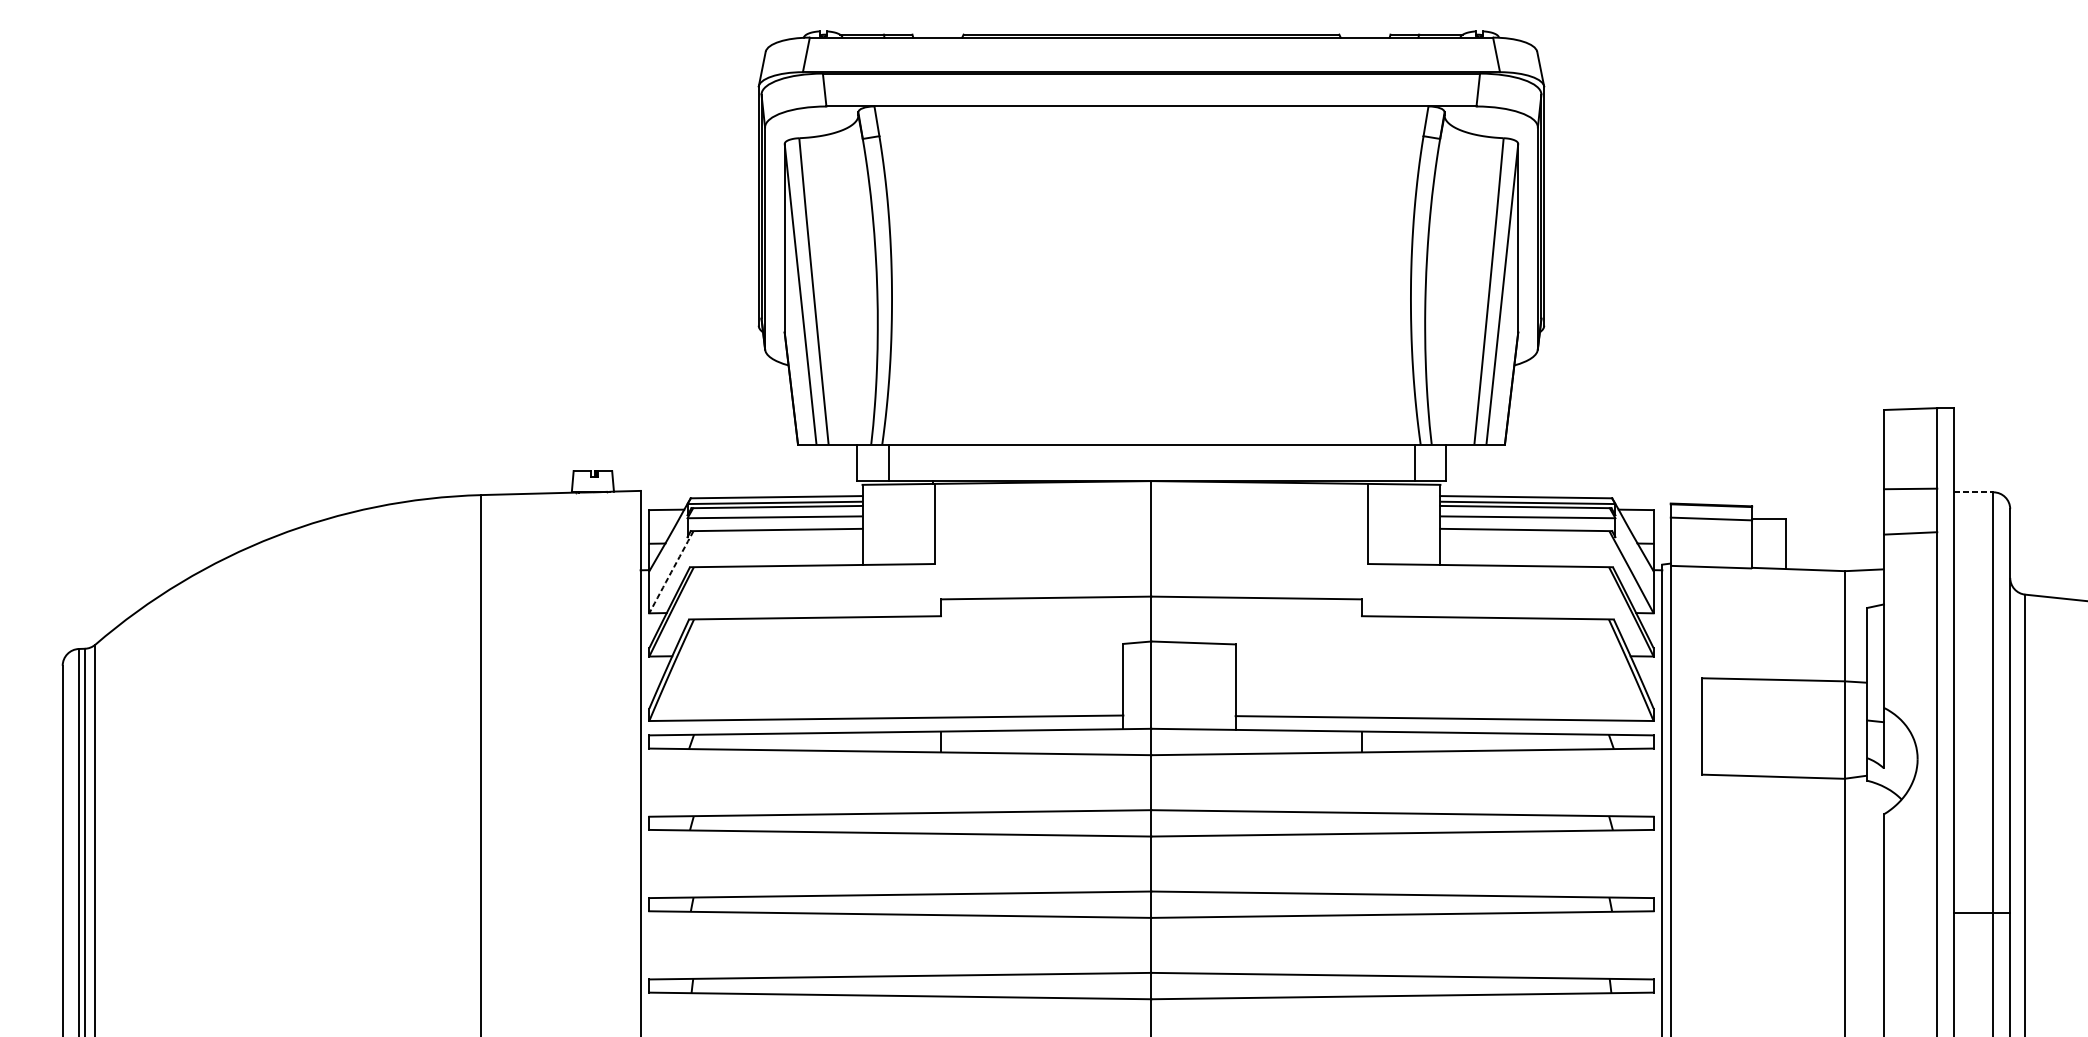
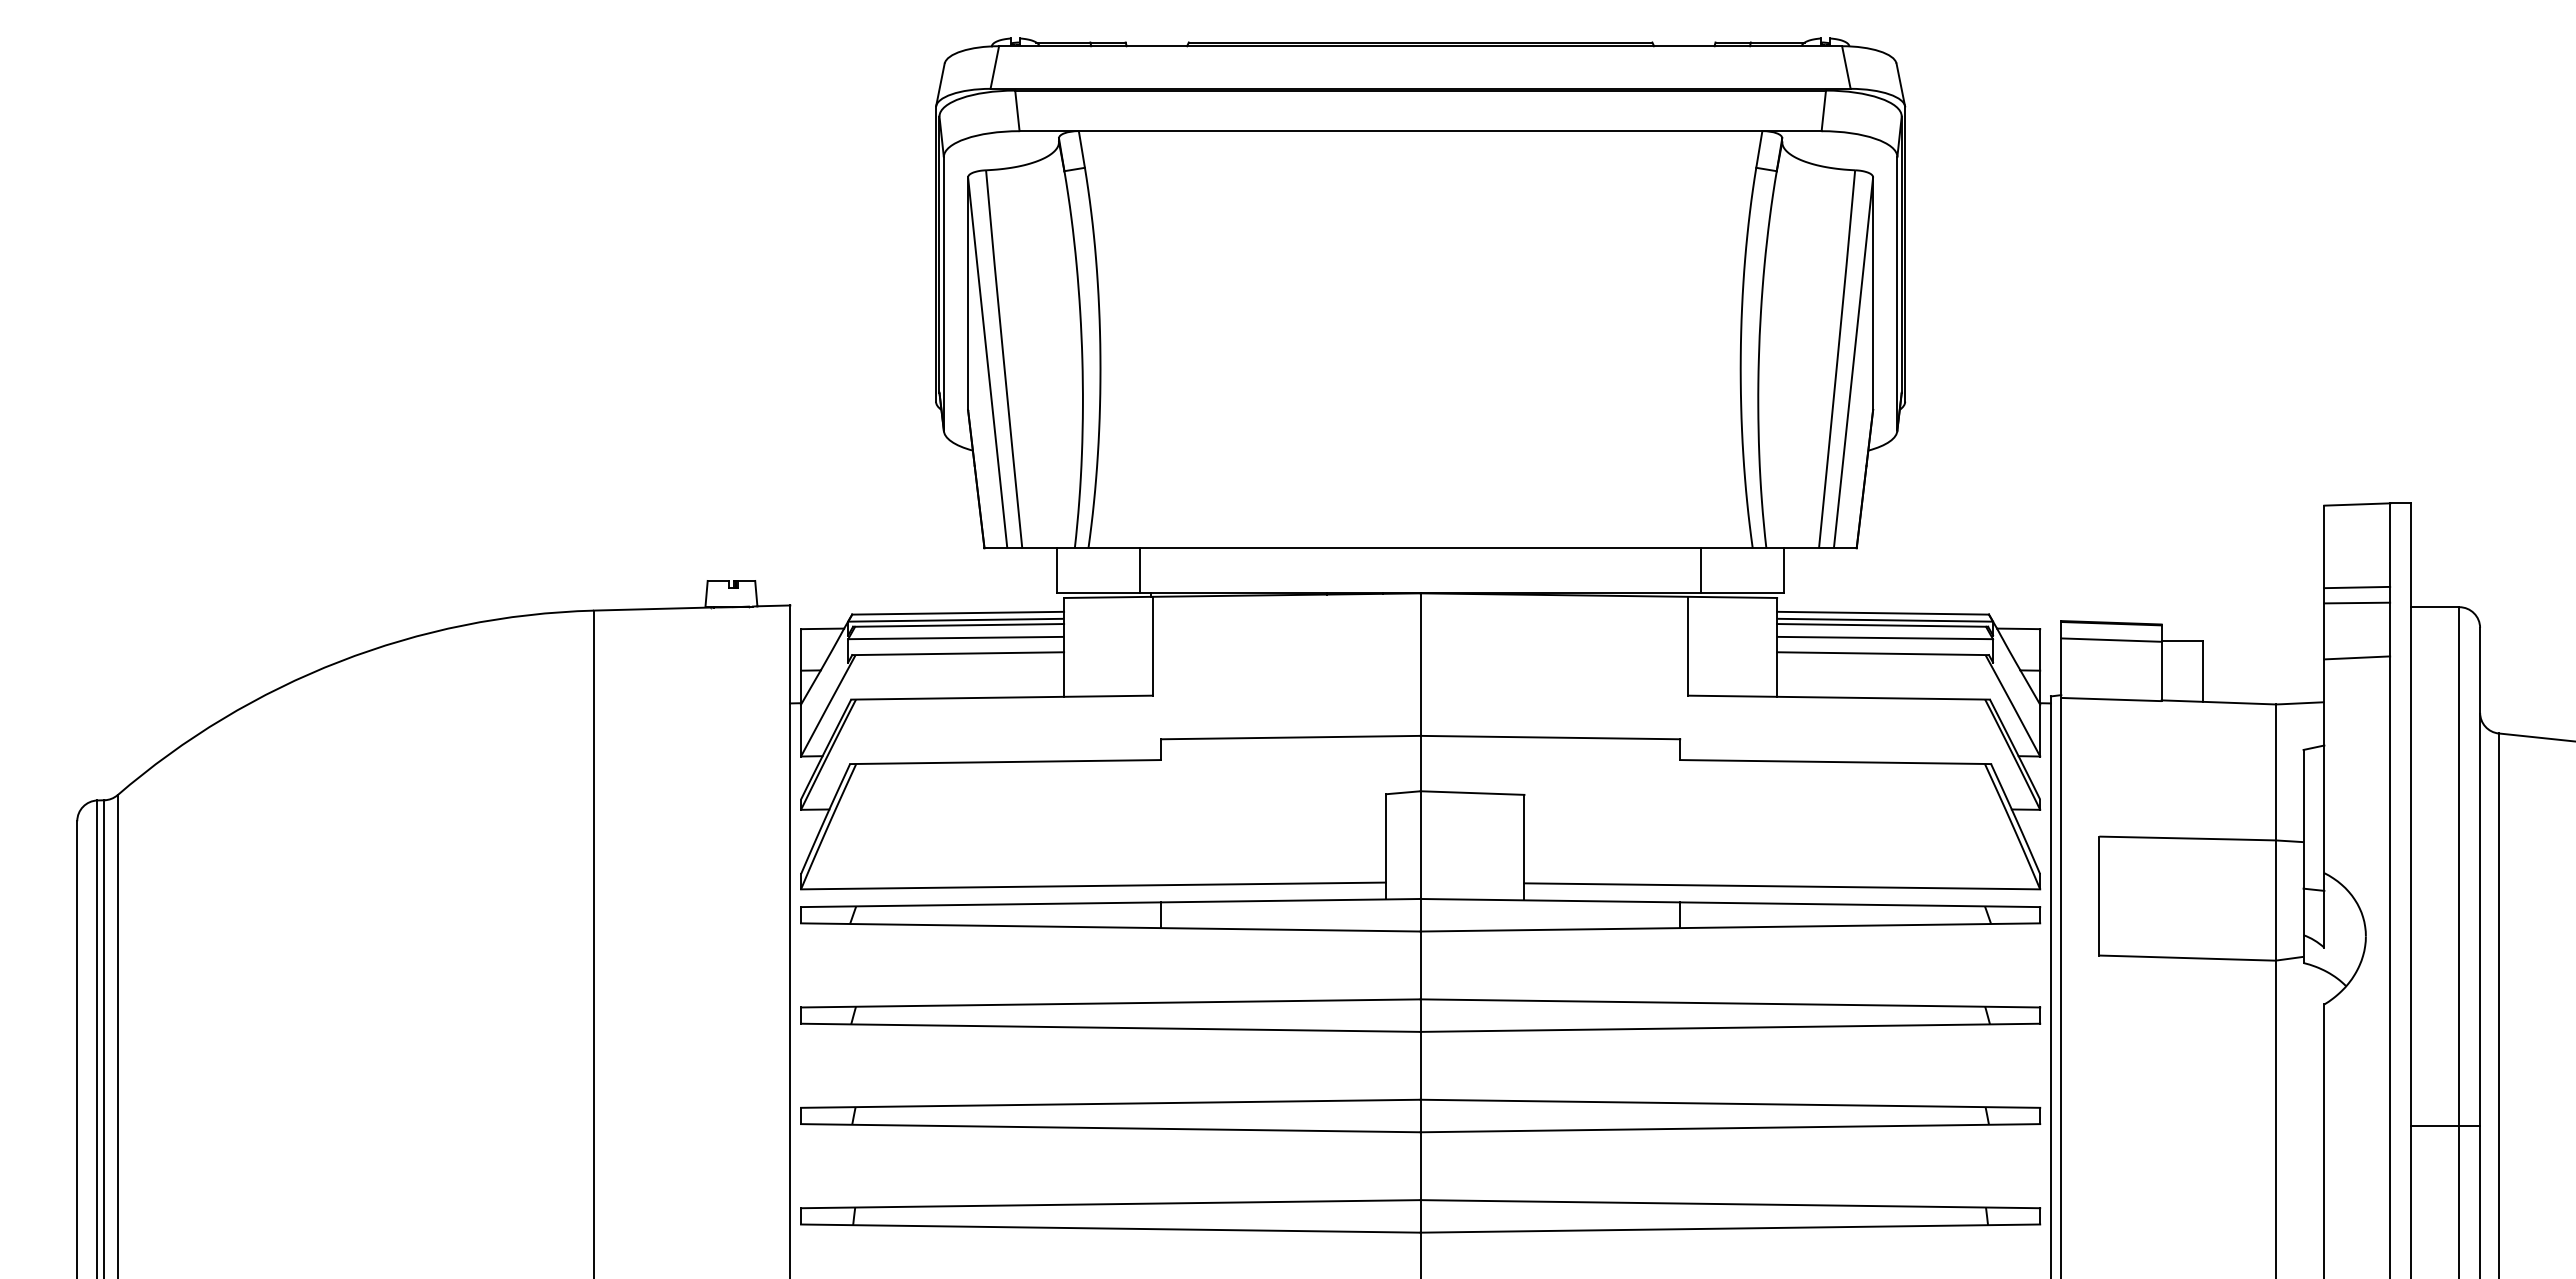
line: (889, 462) -> (1140, 570), moved
line: (1414, 462) -> (1700, 570), moved
line: (1910, 476) -> (2357, 587), added
line: (1974, 492) -> (2435, 607), dashed -> solid
arc: (671, 571) -> (828, 705), dashed -> solid

